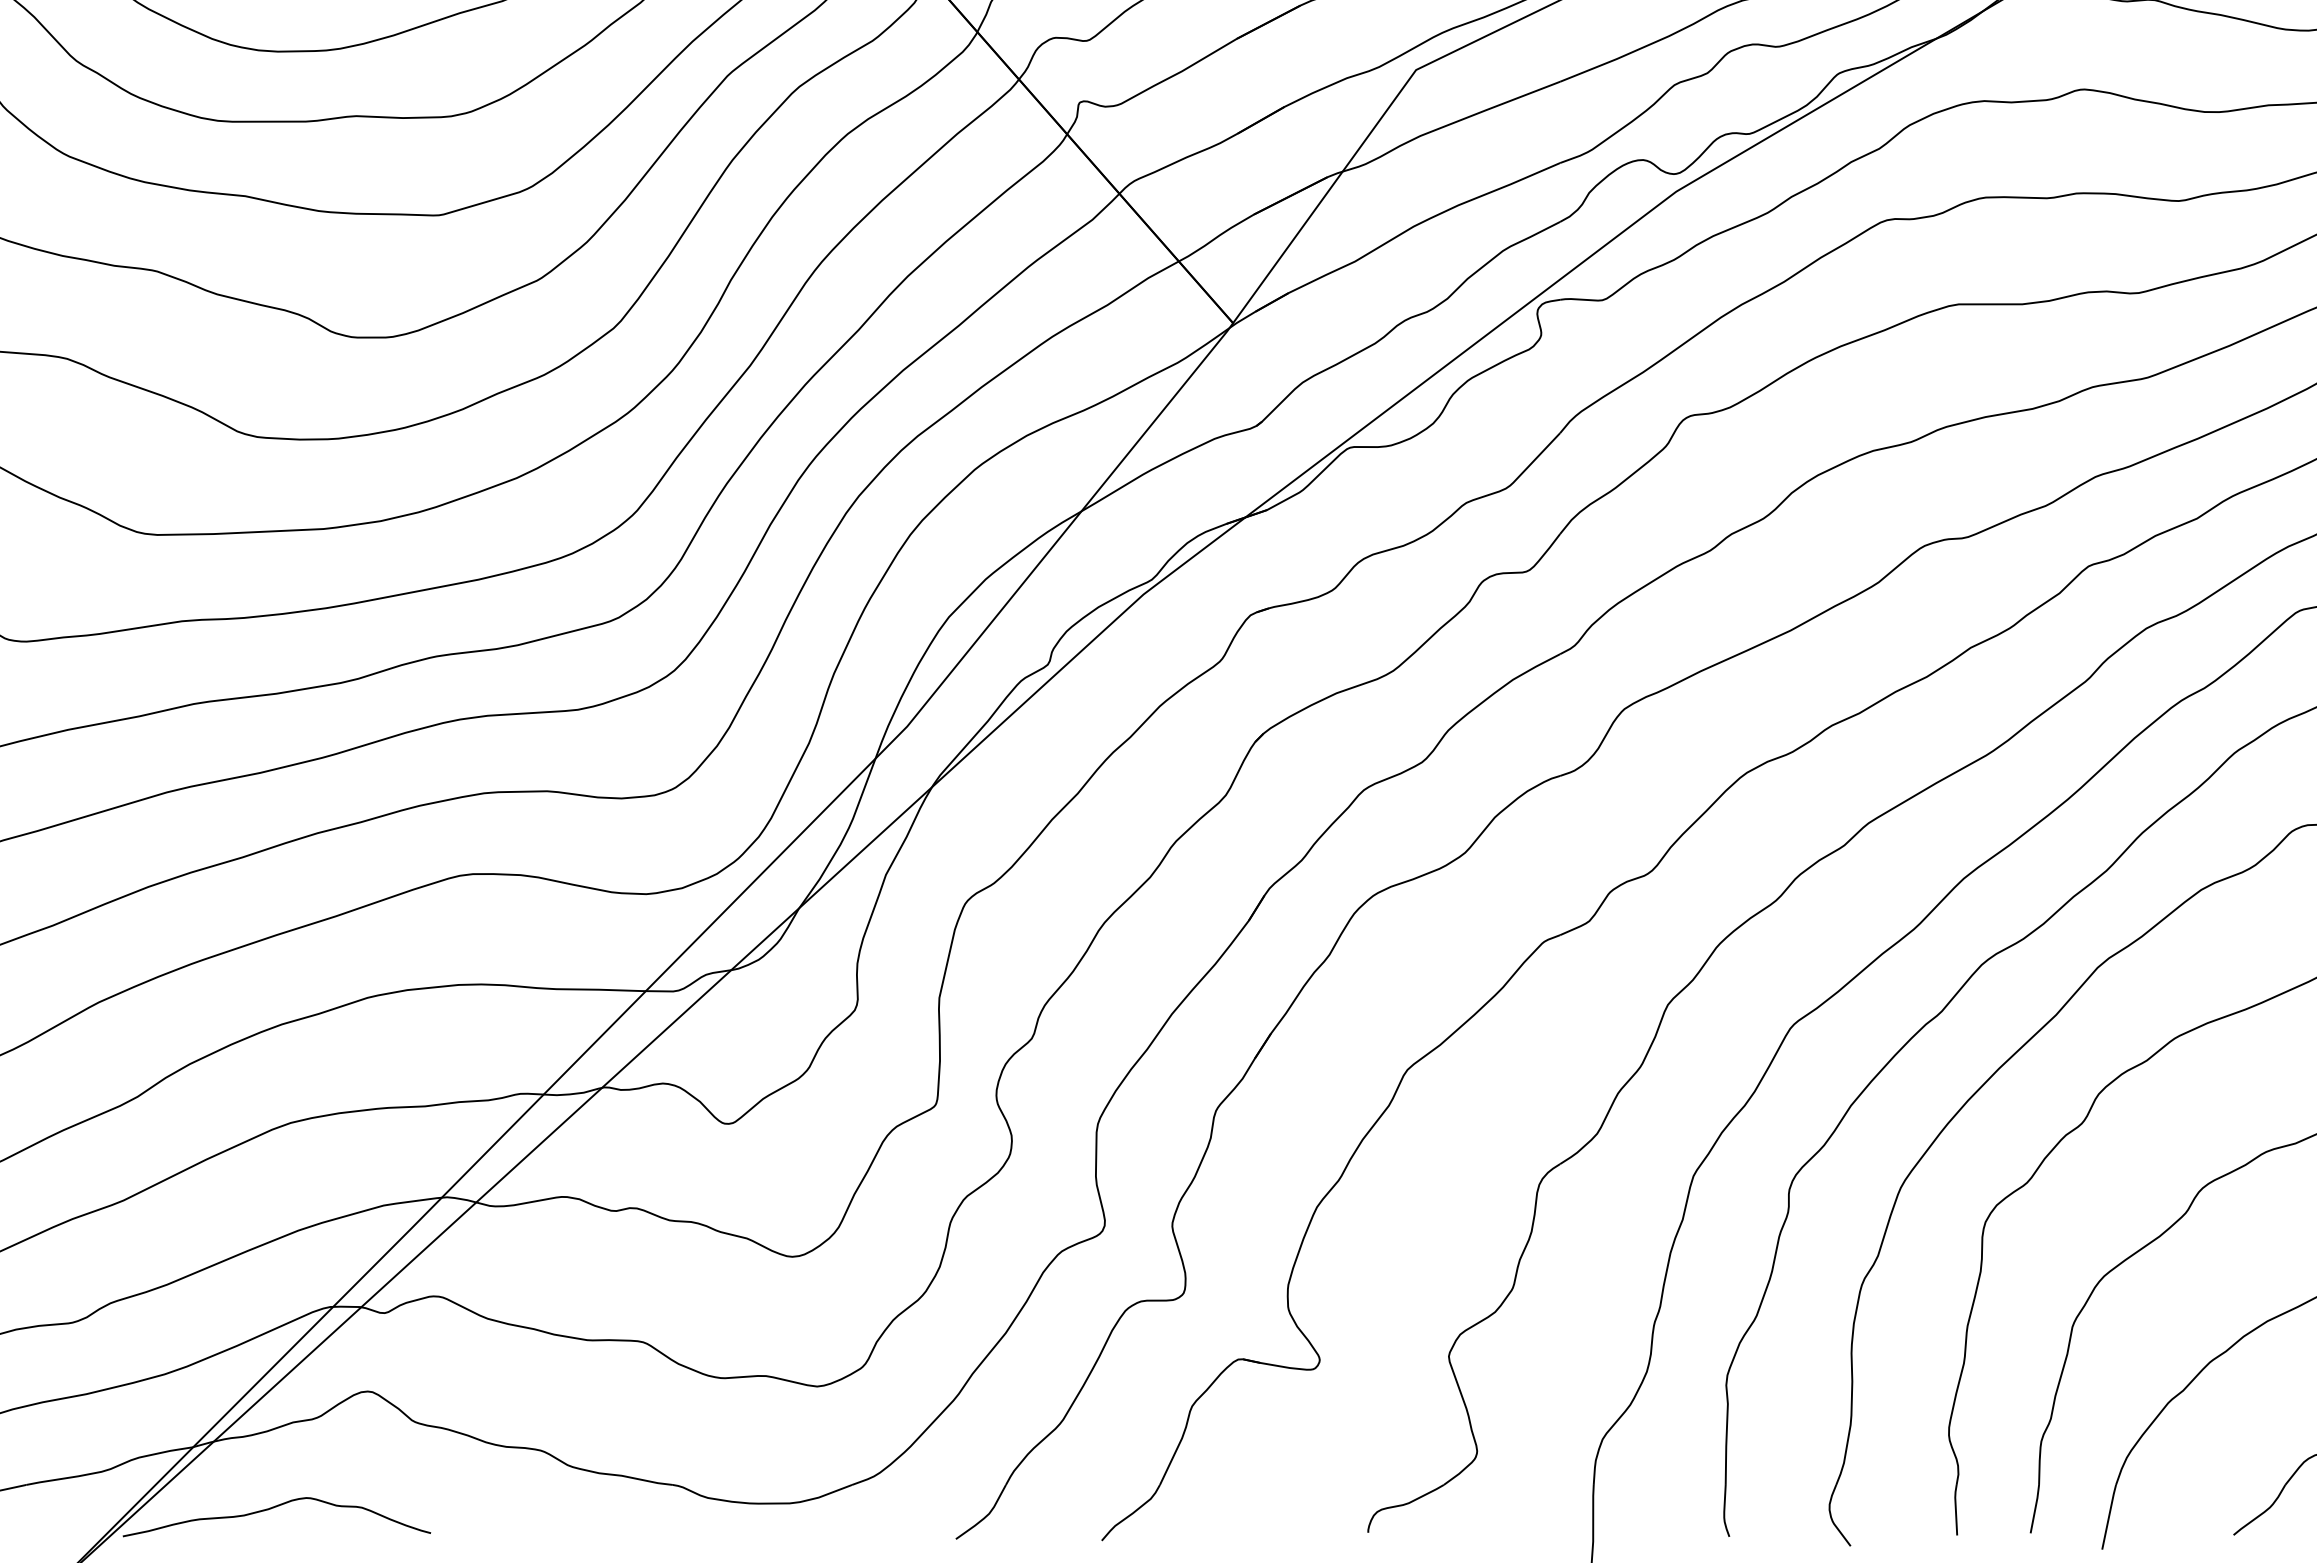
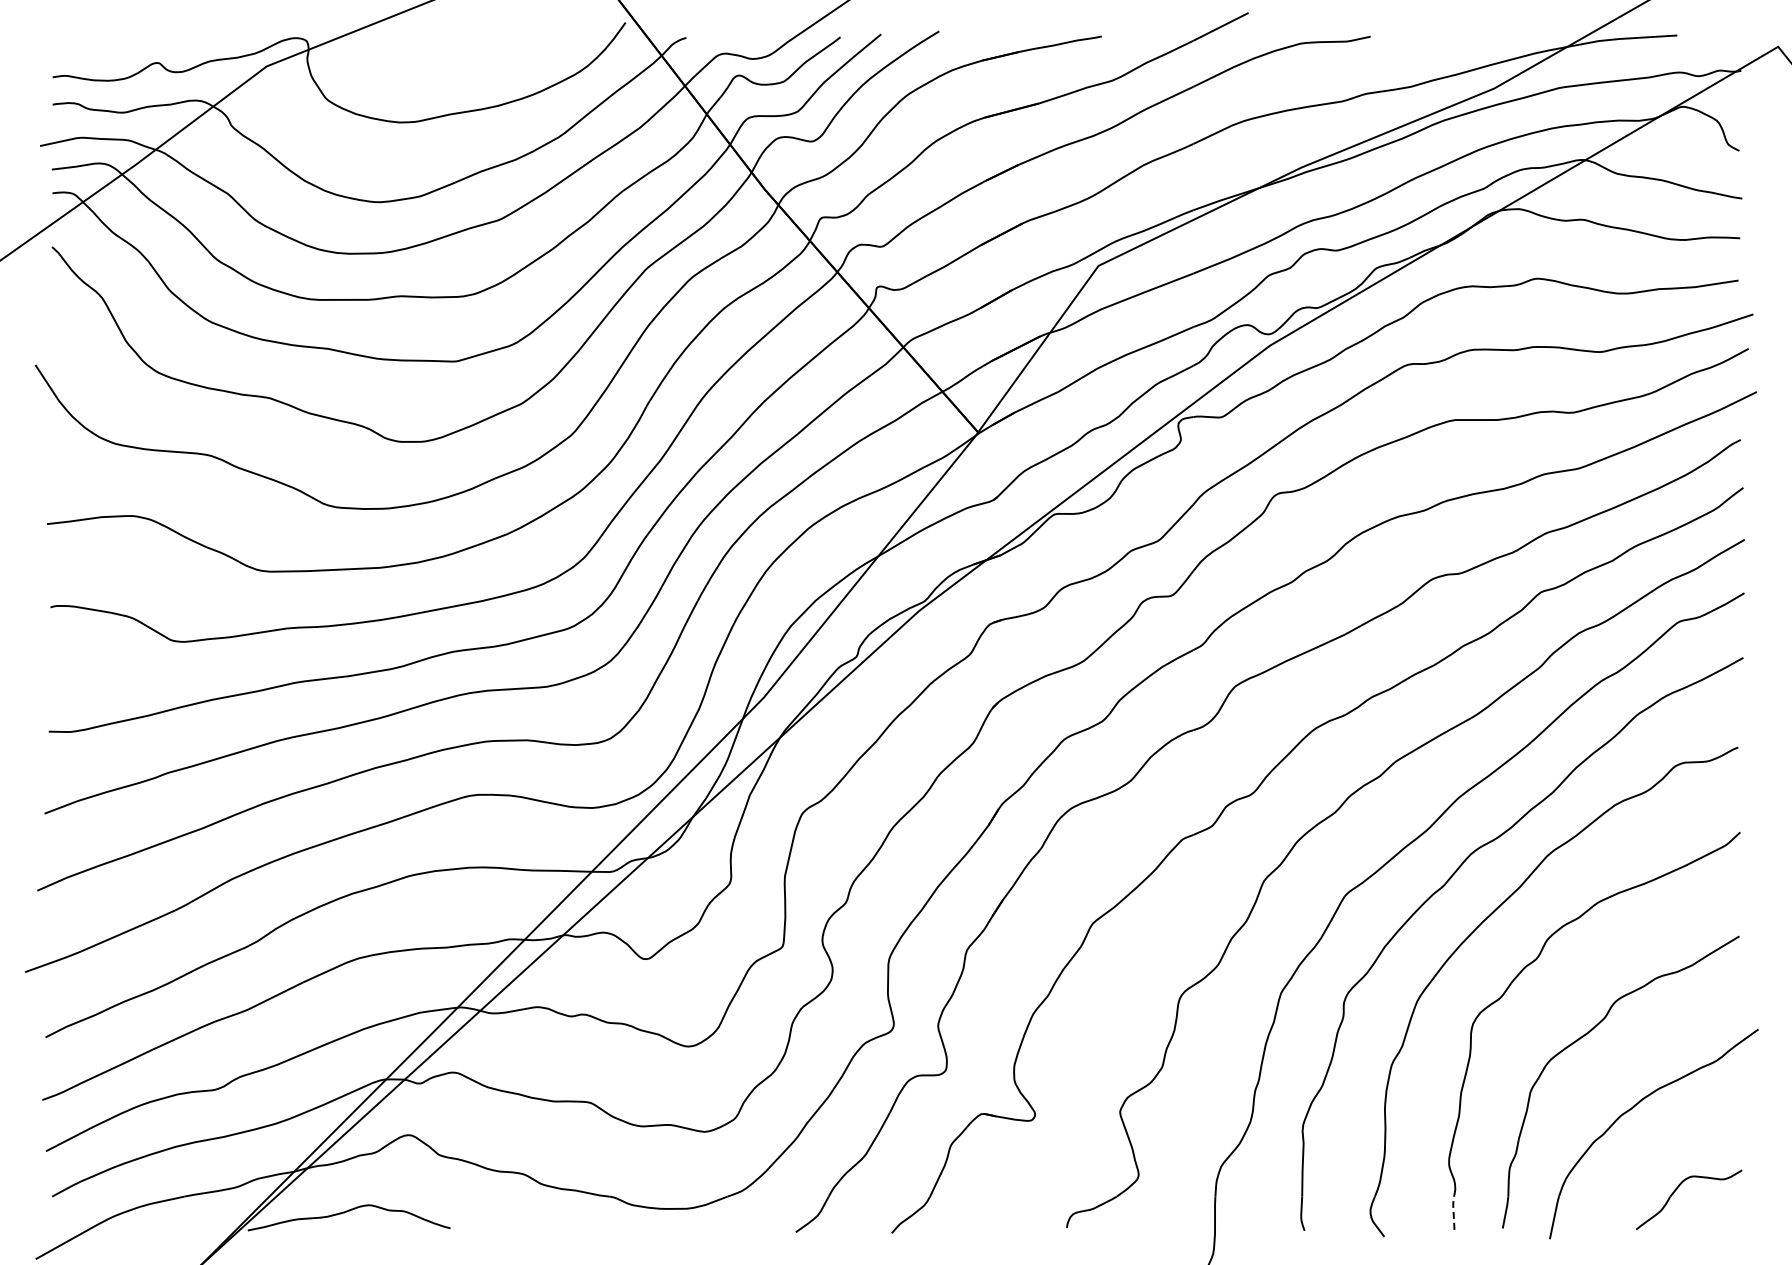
line: (1955, 1507) -> (1453, 1211), solid -> dashed

